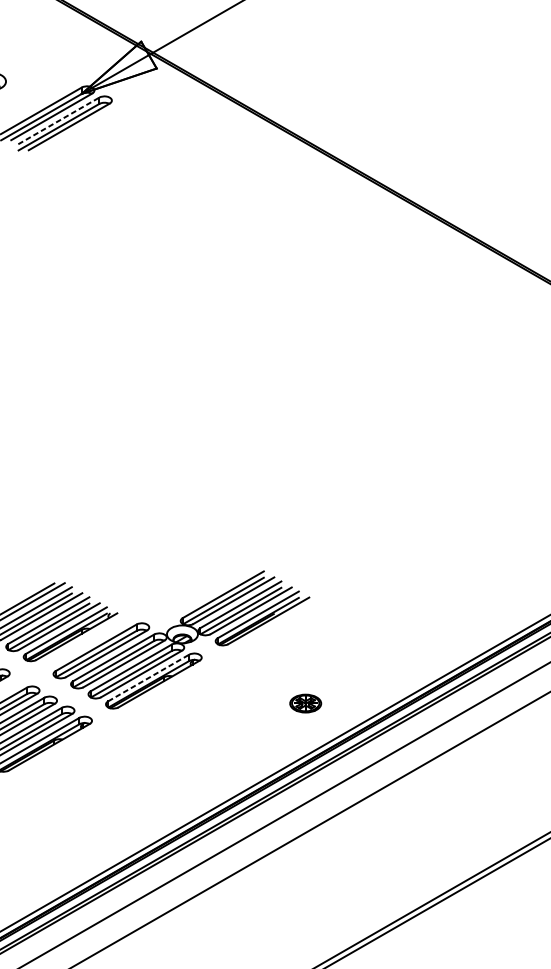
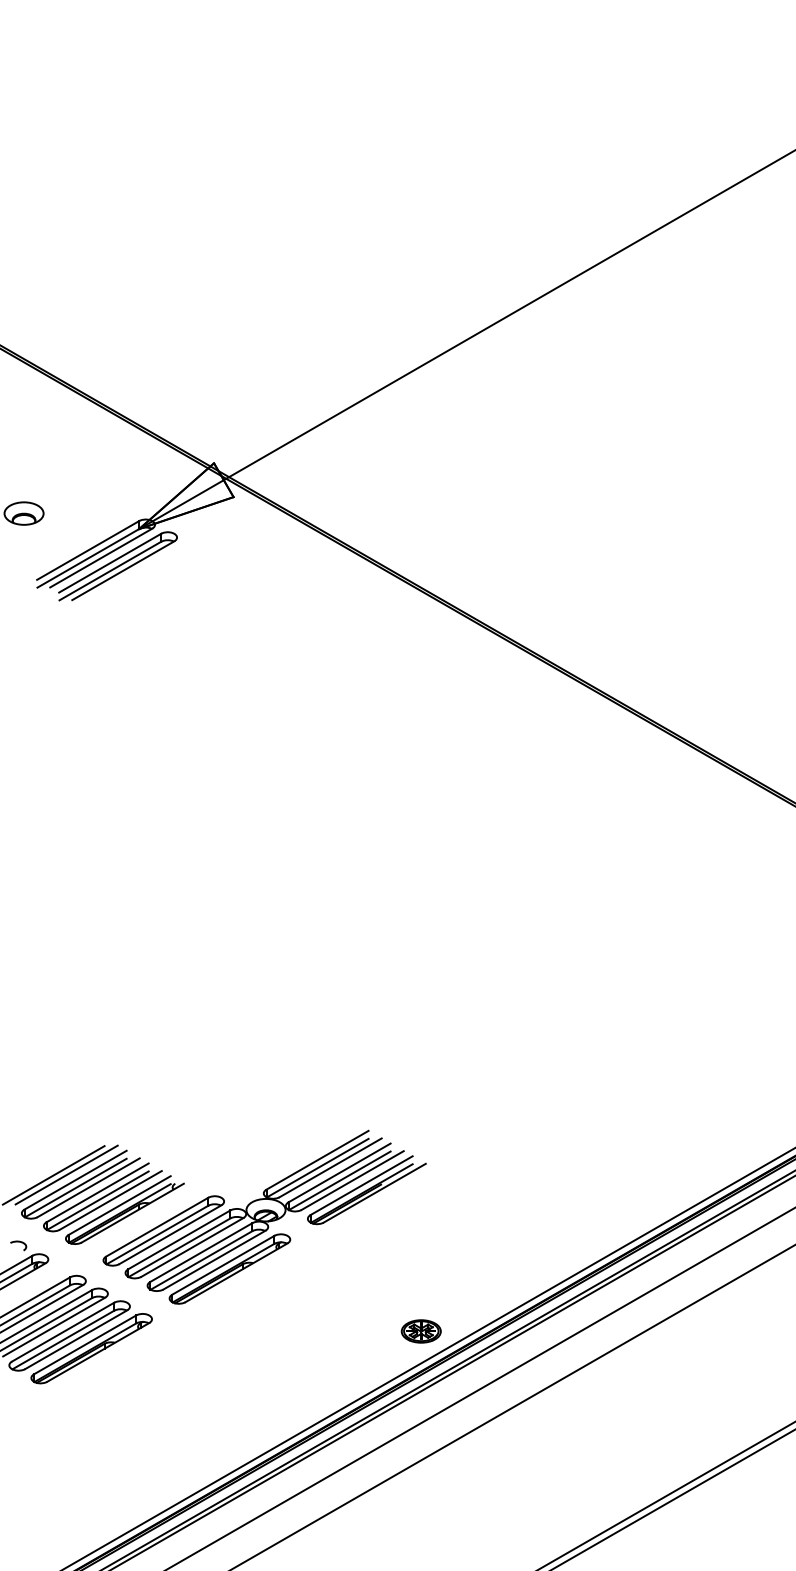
line: (59, 121) -> (110, 563), dashed -> solid
line: (148, 678) -> (223, 1265), dashed -> solid
part: (305, 703) -> (420, 1331), moved

